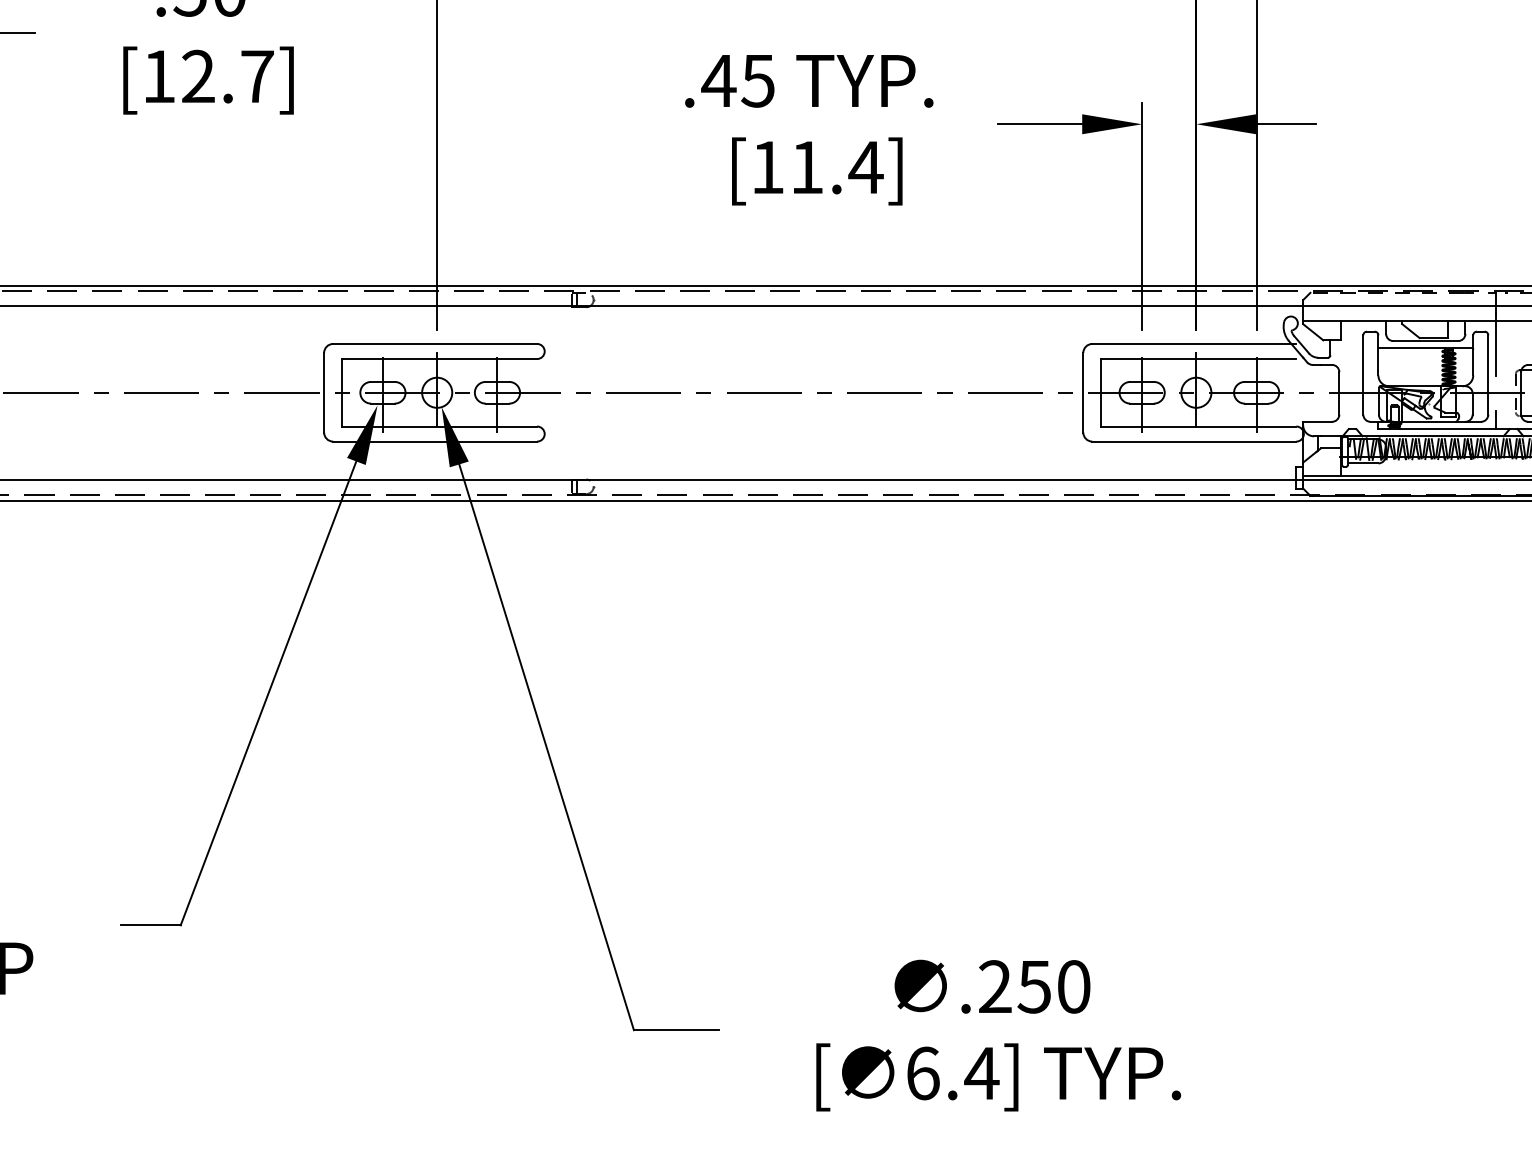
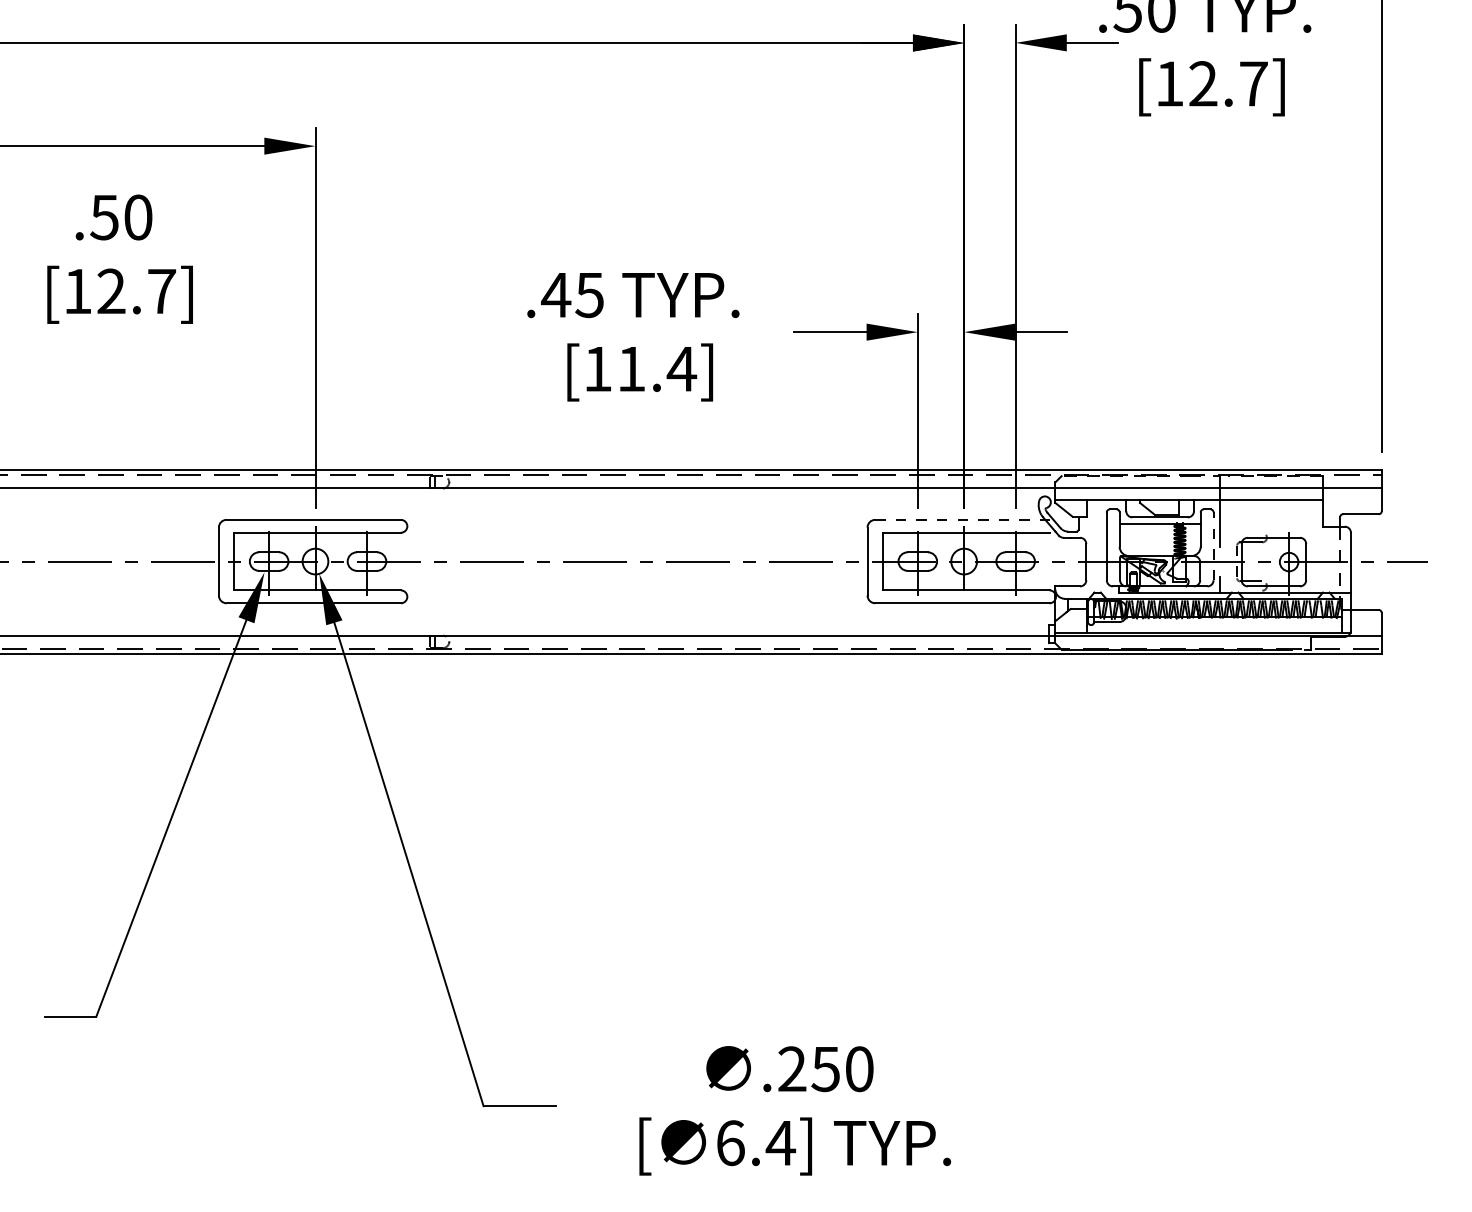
line: (1194, 343) -> (962, 519), solid -> dashed
line: (1488, 375) -> (1213, 546), solid -> dashed

